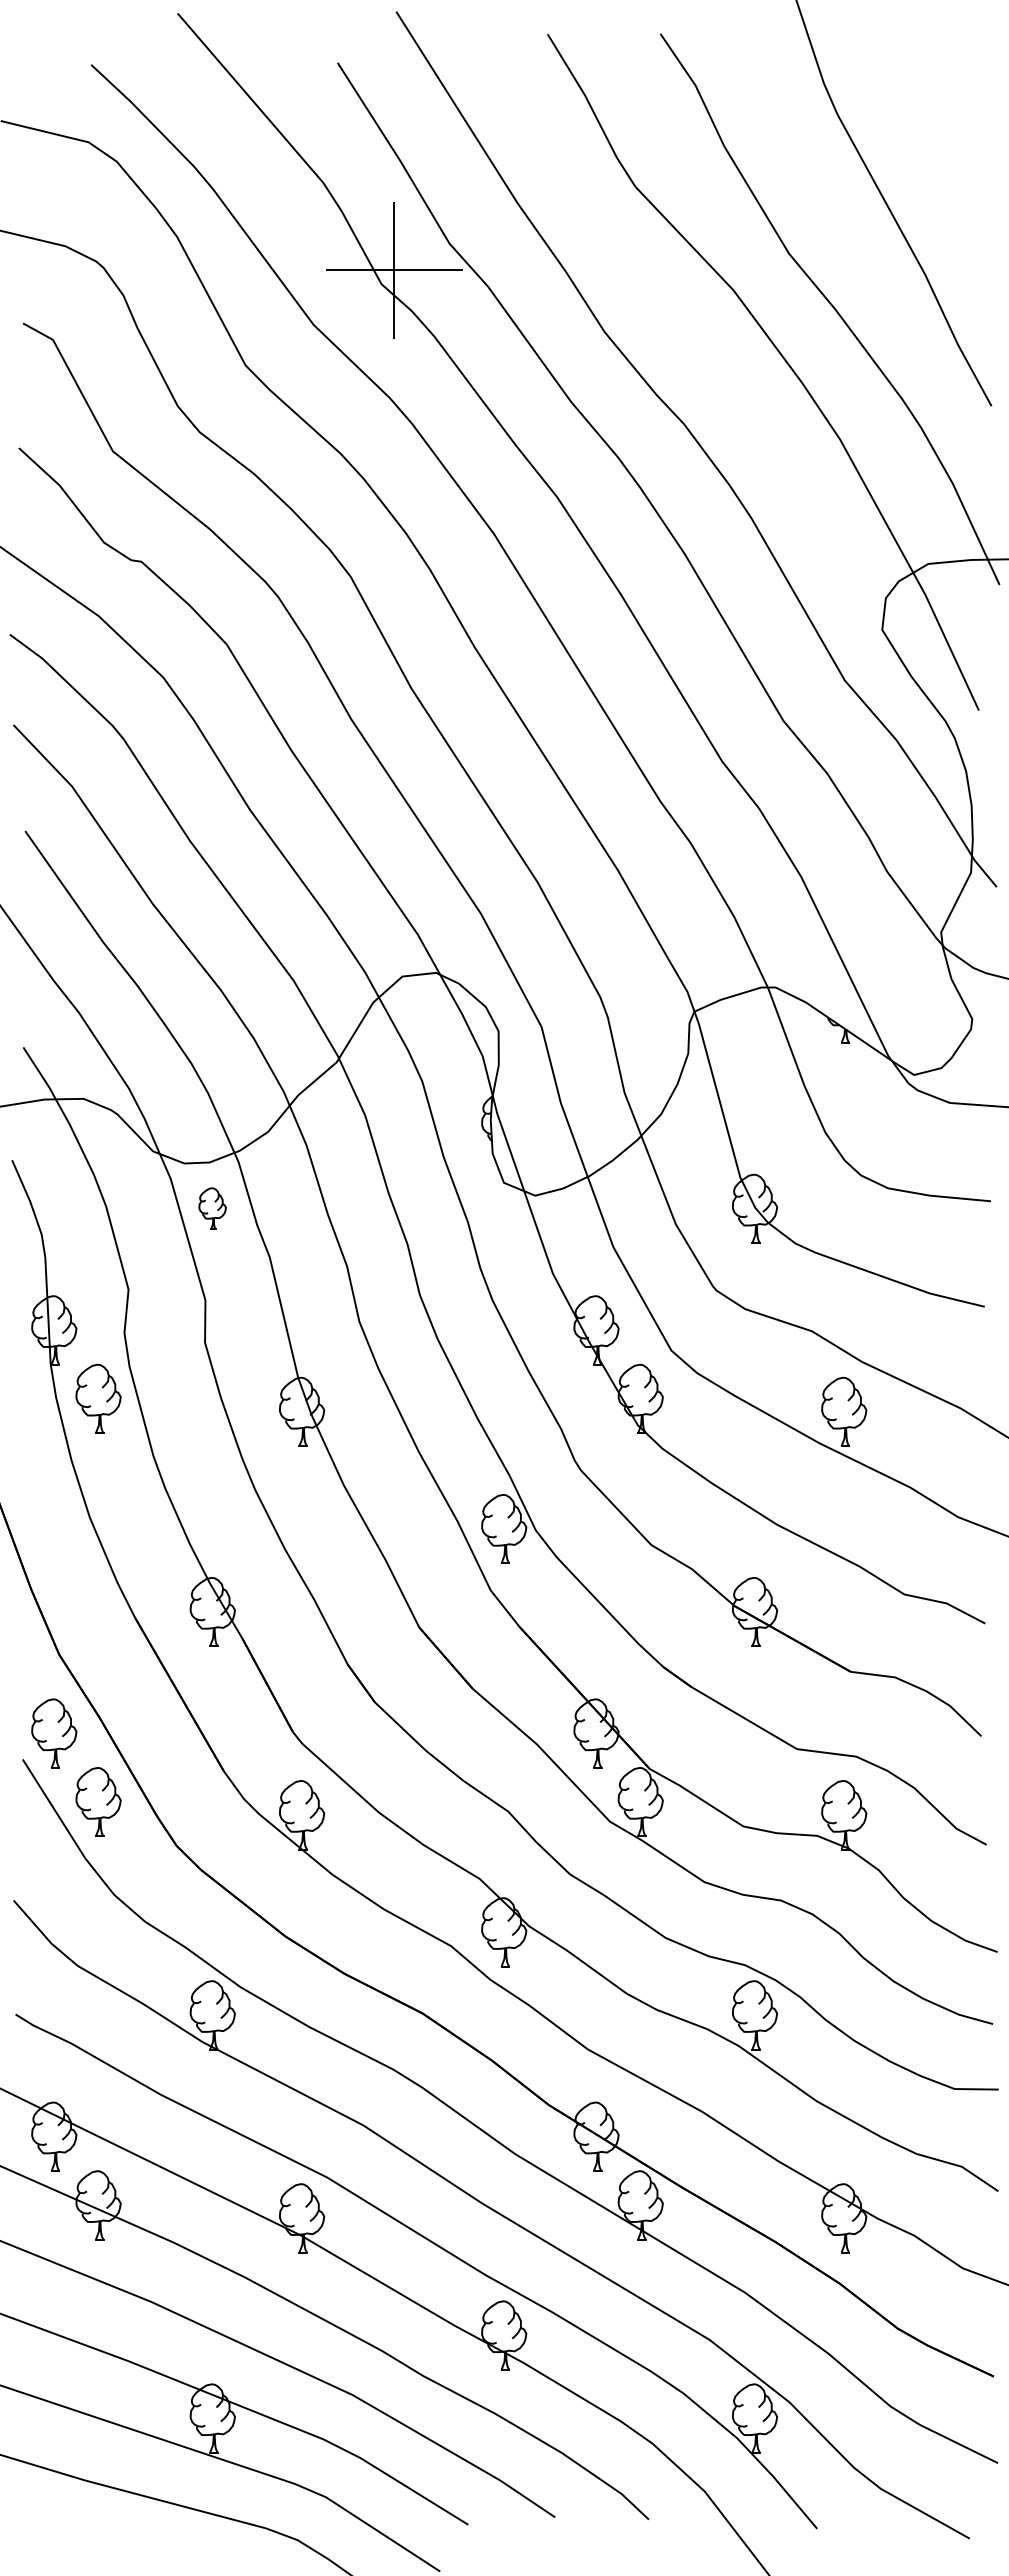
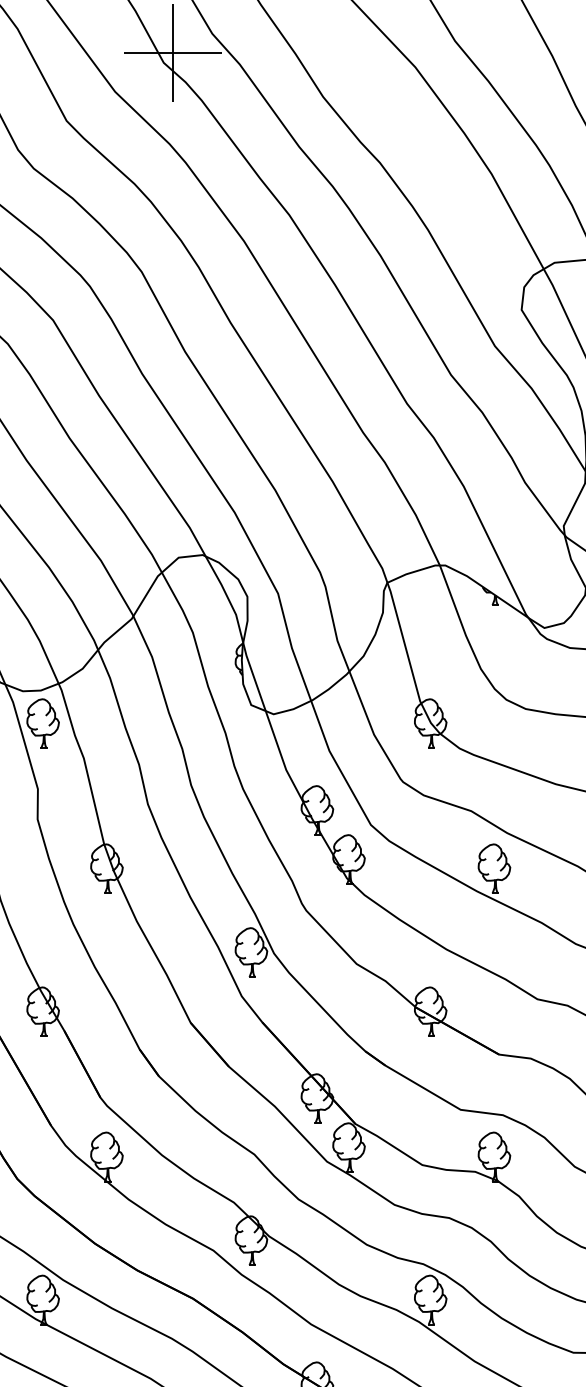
part: (212, 1208) -> (42, 723), size x1.67

